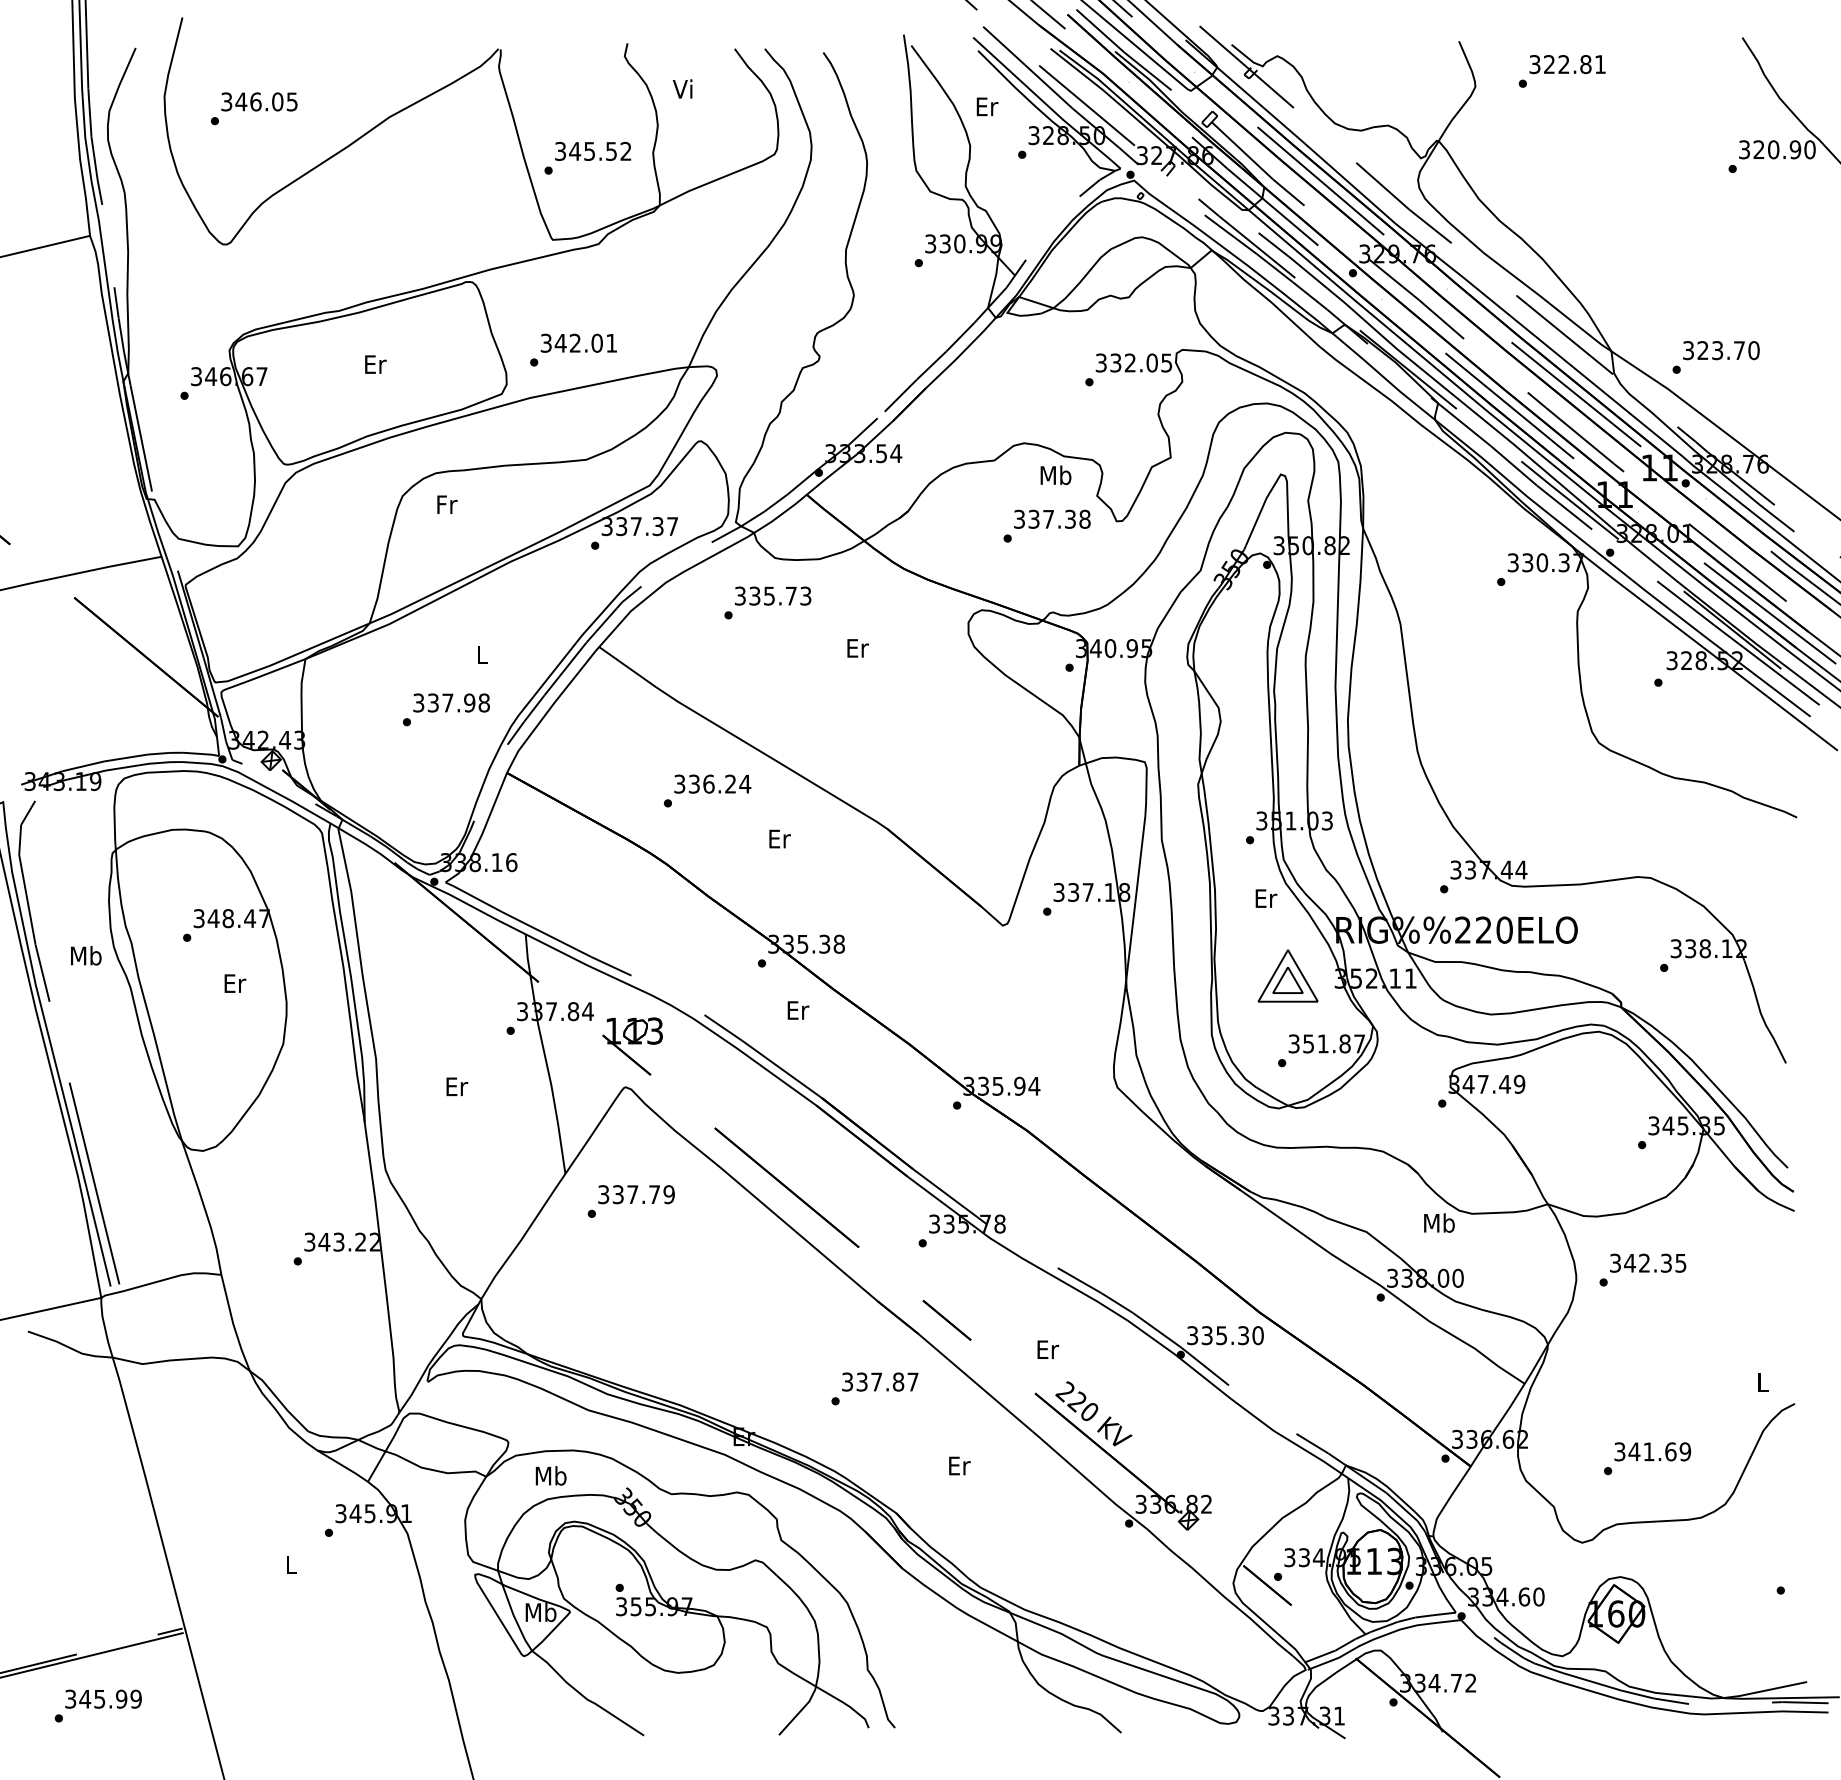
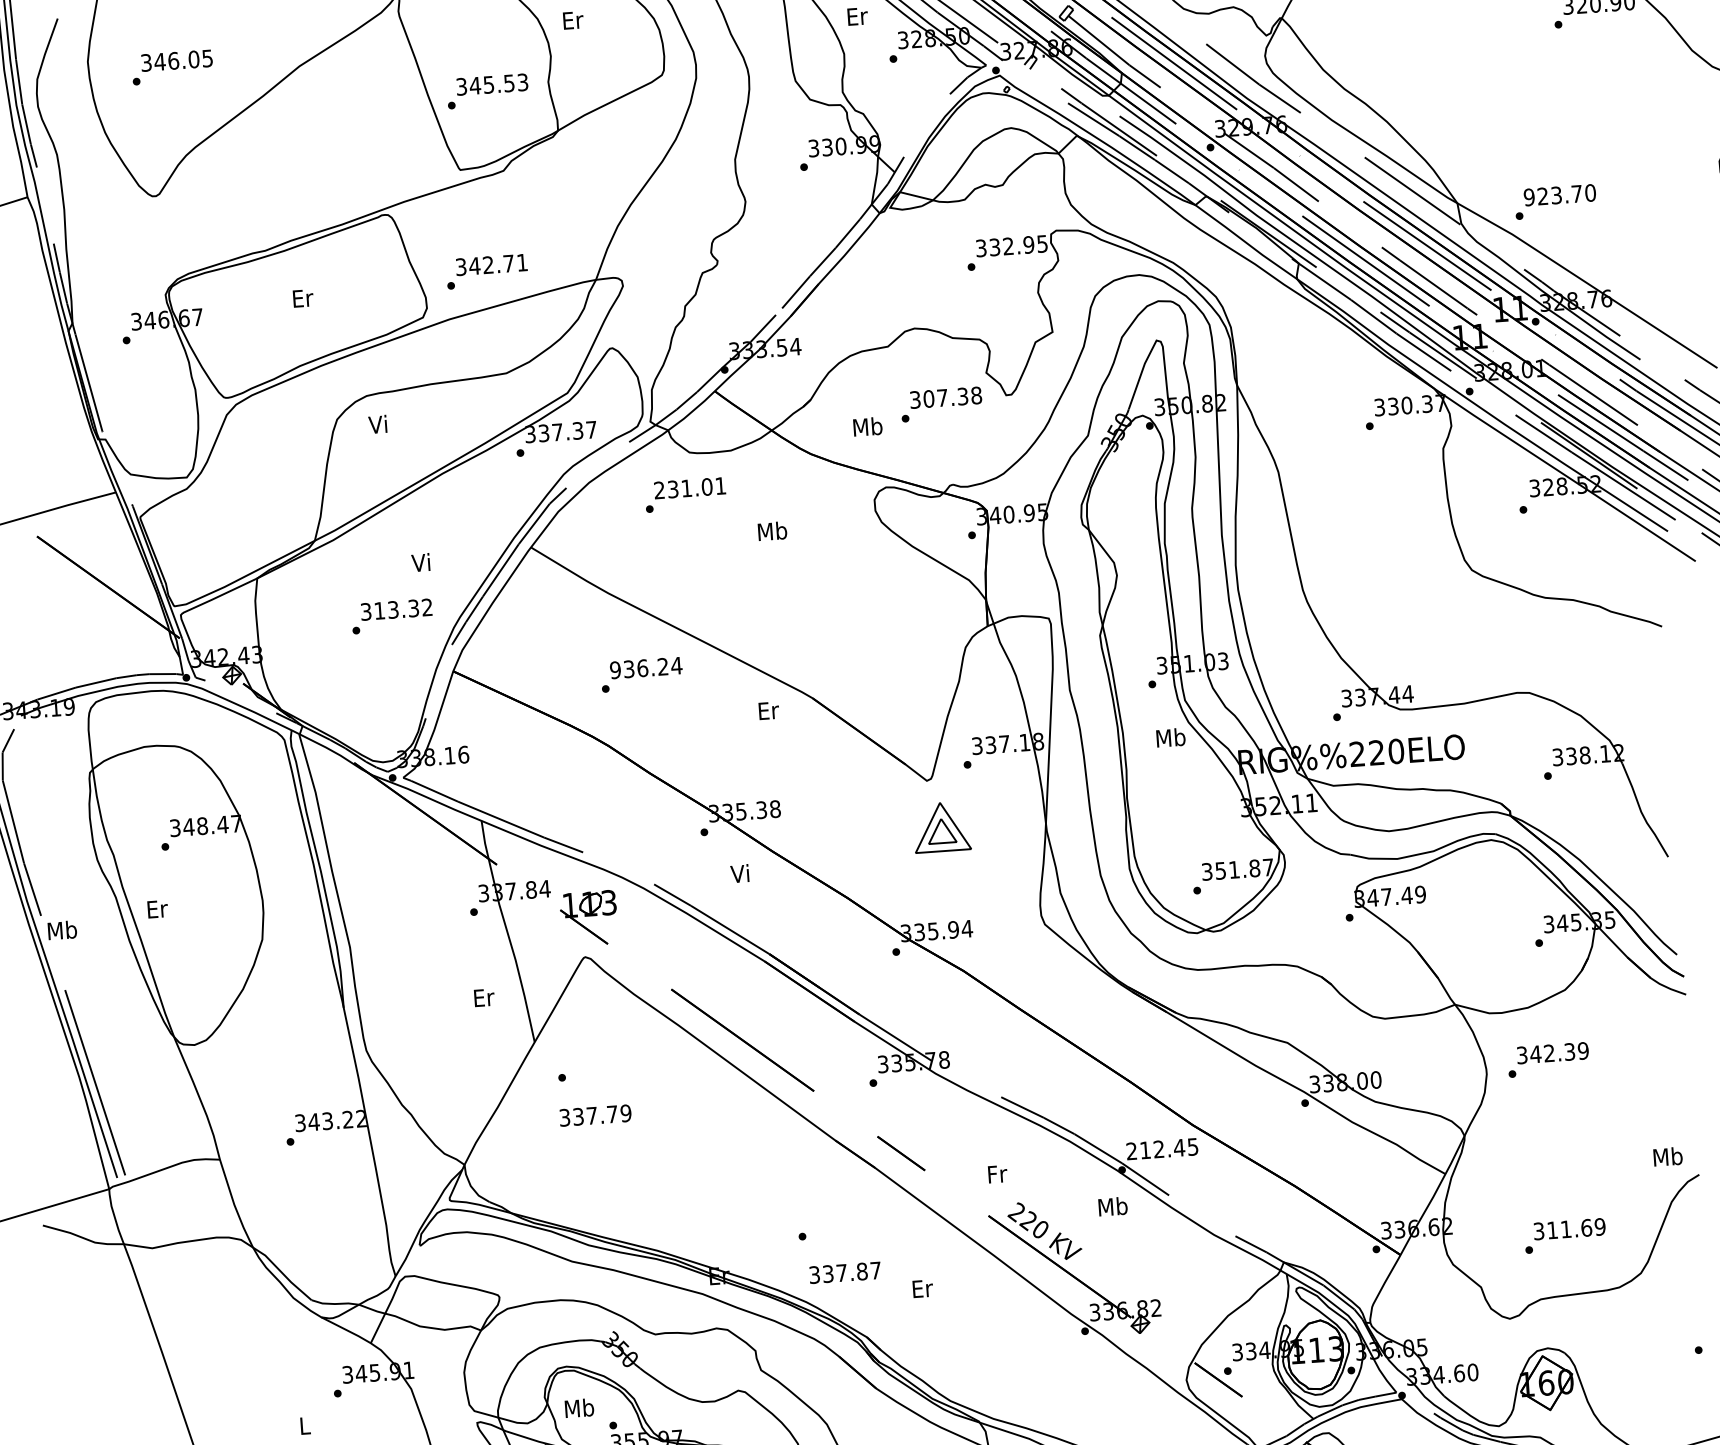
text: (683, 88) -> (572, 19), Vi -> Er
text: (625, 151) -> (522, 82), 345.52 -> 345.53
text: (596, 342) -> (508, 262), 342.01 -> 342.71
text: (1688, 350) -> (1529, 197), 323.70 -> 923.70
text: (1151, 362) -> (1028, 244), 332.05 -> 332.95
text: (1055, 475) -> (867, 427), moved
text: (446, 503) -> (378, 423), Fr -> Vi
text: (1033, 518) -> (928, 398), 337.38 -> 307.38
text: (773, 595) -> (690, 487), 335.73 -> 231.01
text: (857, 647) -> (772, 530), Er -> Mb
text: (480, 654) -> (420, 562), L -> Vi
text: (458, 702) -> (403, 608), 337.98 -> 313.32
text: (679, 783) -> (615, 669), 336.24 -> 936.24
text: (779, 838) -> (768, 710), moved
text: (1265, 898) -> (1170, 737), Er -> Mb
text: (86, 955) -> (62, 930), moved
part: (1287, 975) -> (941, 826), moved
text: (235, 983) -> (157, 909), moved
text: (797, 1009) -> (740, 872), Er -> Vi
text: (457, 1086) -> (484, 997), moved
text: (636, 1194) -> (595, 1115), moved
text: (1439, 1222) -> (1113, 1206), moved
text: (1680, 1262) -> (1582, 1050), 342.35 -> 342.39
text: (1225, 1335) -> (1162, 1149), 335.30 -> 212.45
text: (1048, 1349) -> (998, 1173), Er -> Fr
text: (880, 1381) -> (845, 1272), moved
text: (1762, 1382) -> (1667, 1156), L -> Mb
text: (1634, 1451) -> (1552, 1230), 341.69 -> 311.69
text: (550, 1475) -> (578, 1407), moved

